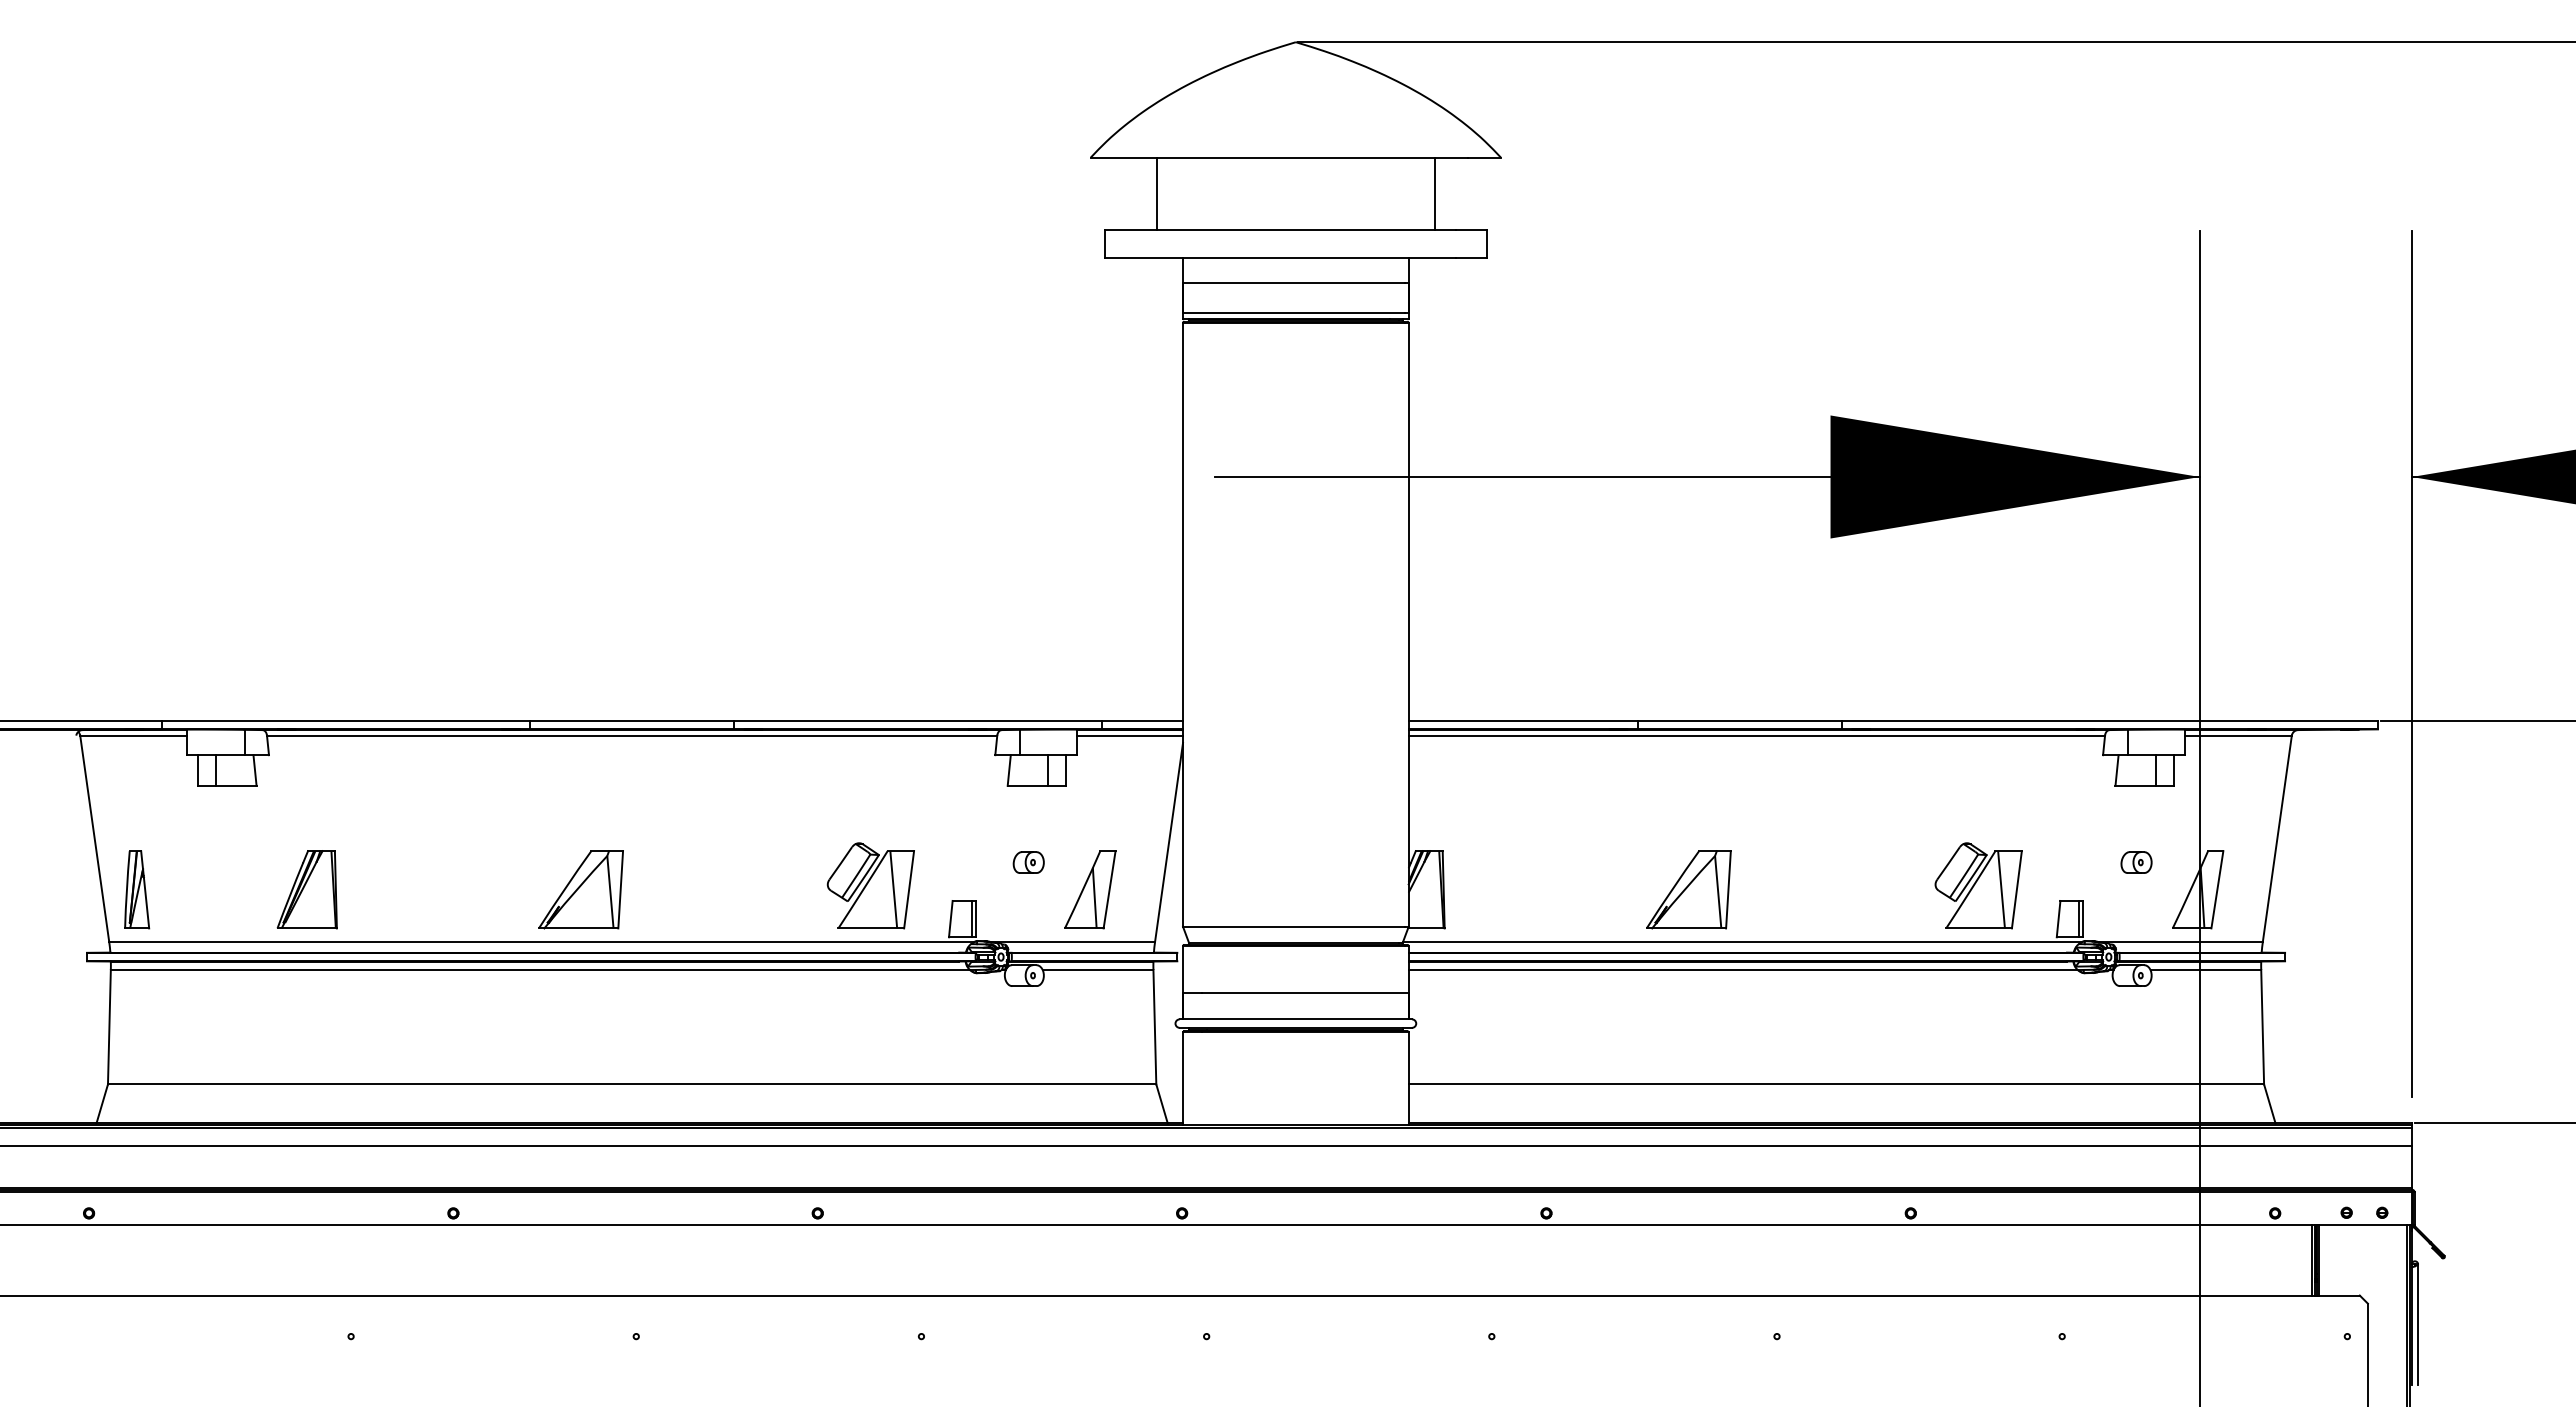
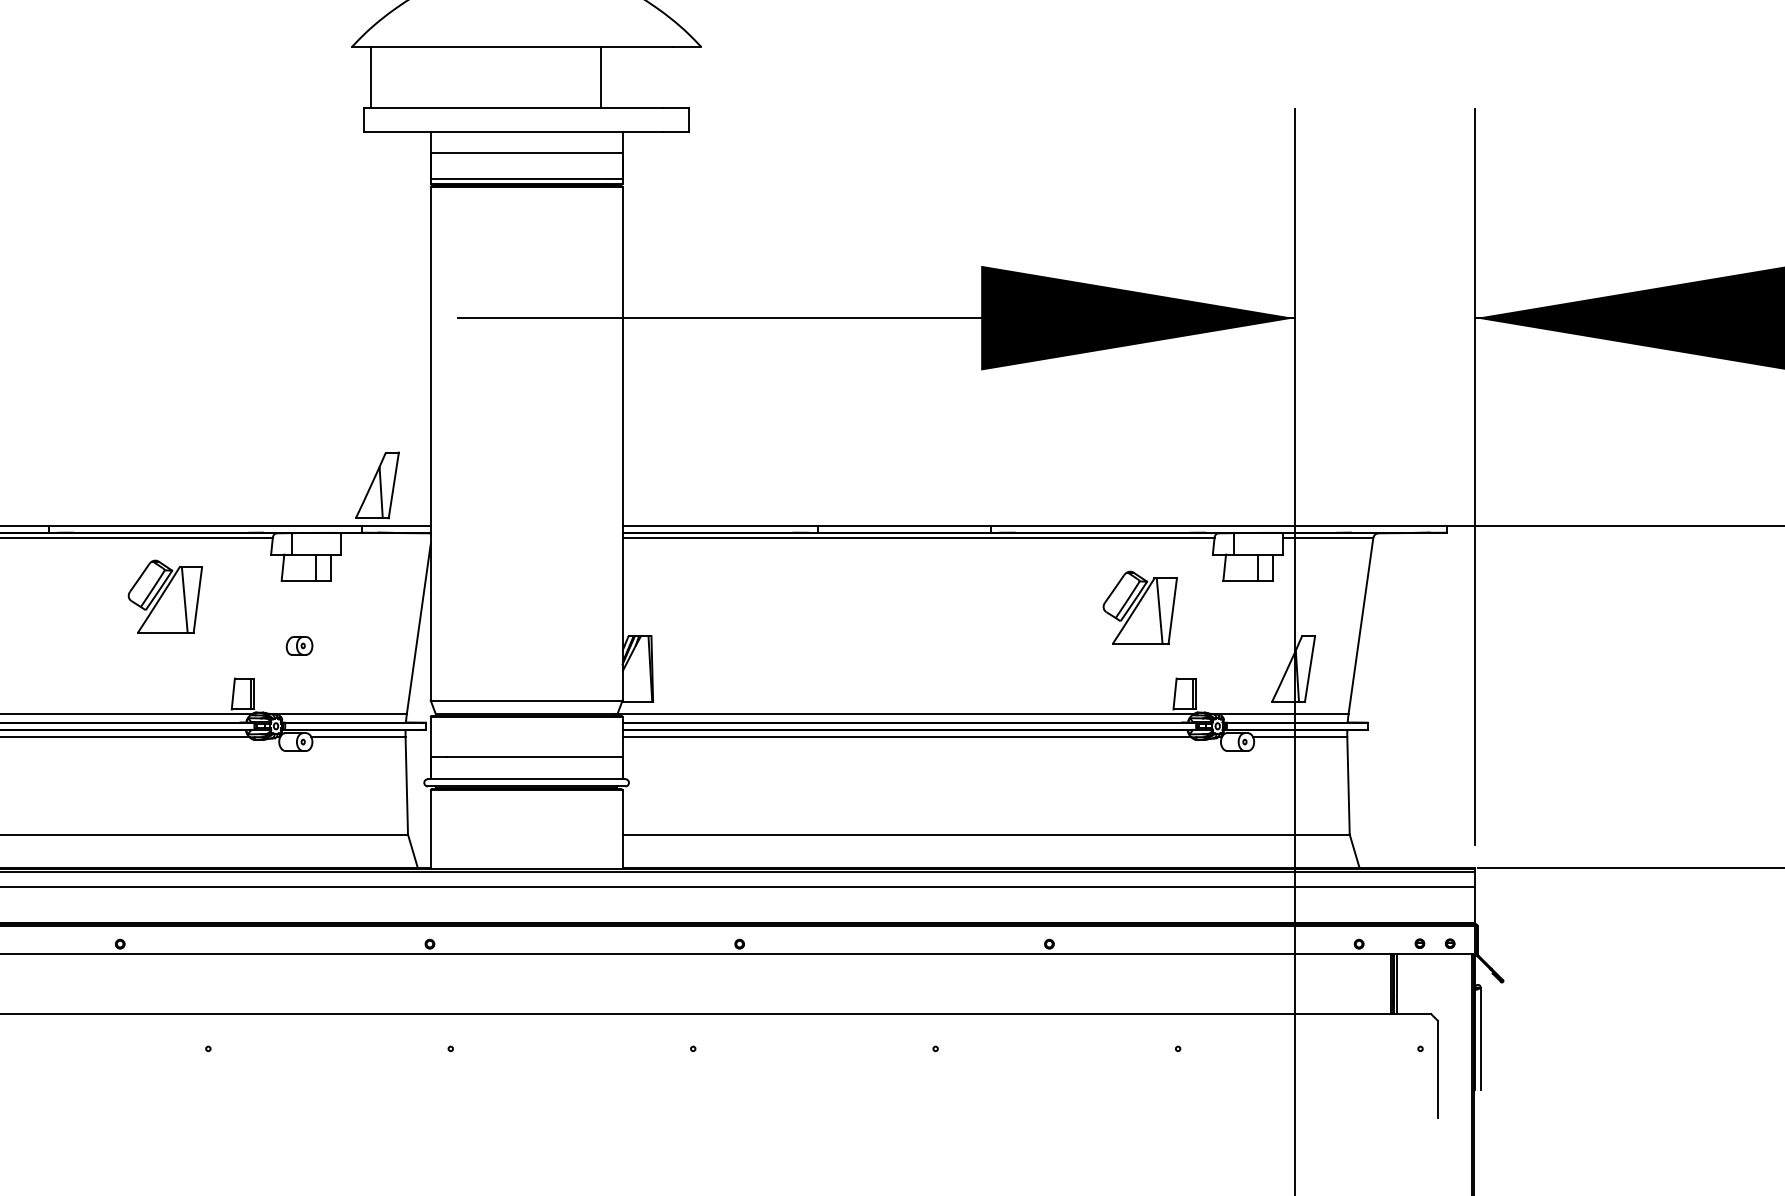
line: (1157, 193) -> (371, 77), moved
line: (1434, 193) -> (601, 77), moved
line: (1130, 735) -> (386, 537), removed
part: (2136, 862) -> (1241, 645), removed
part: (870, 885) -> (165, 596), moved
part: (1978, 885) -> (1140, 607), moved
part: (1090, 889) -> (377, 485), moved
part: (1688, 889) -> (860, 668), removed

